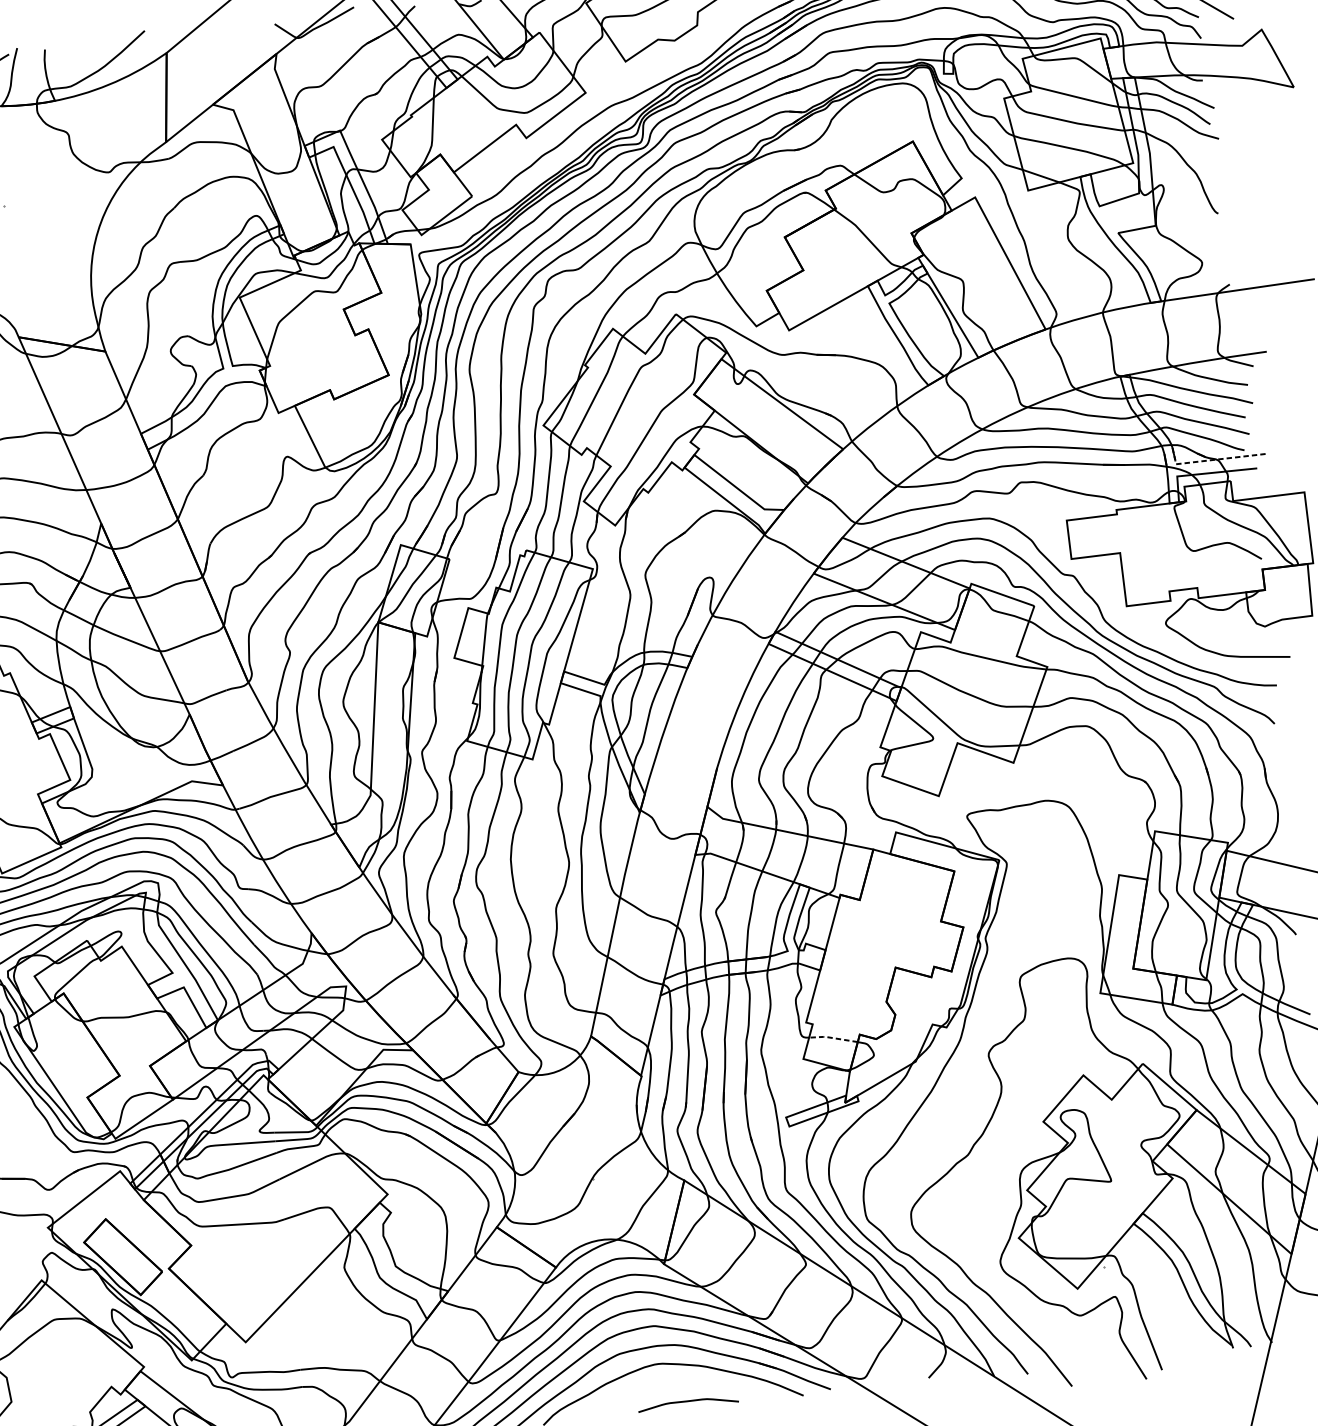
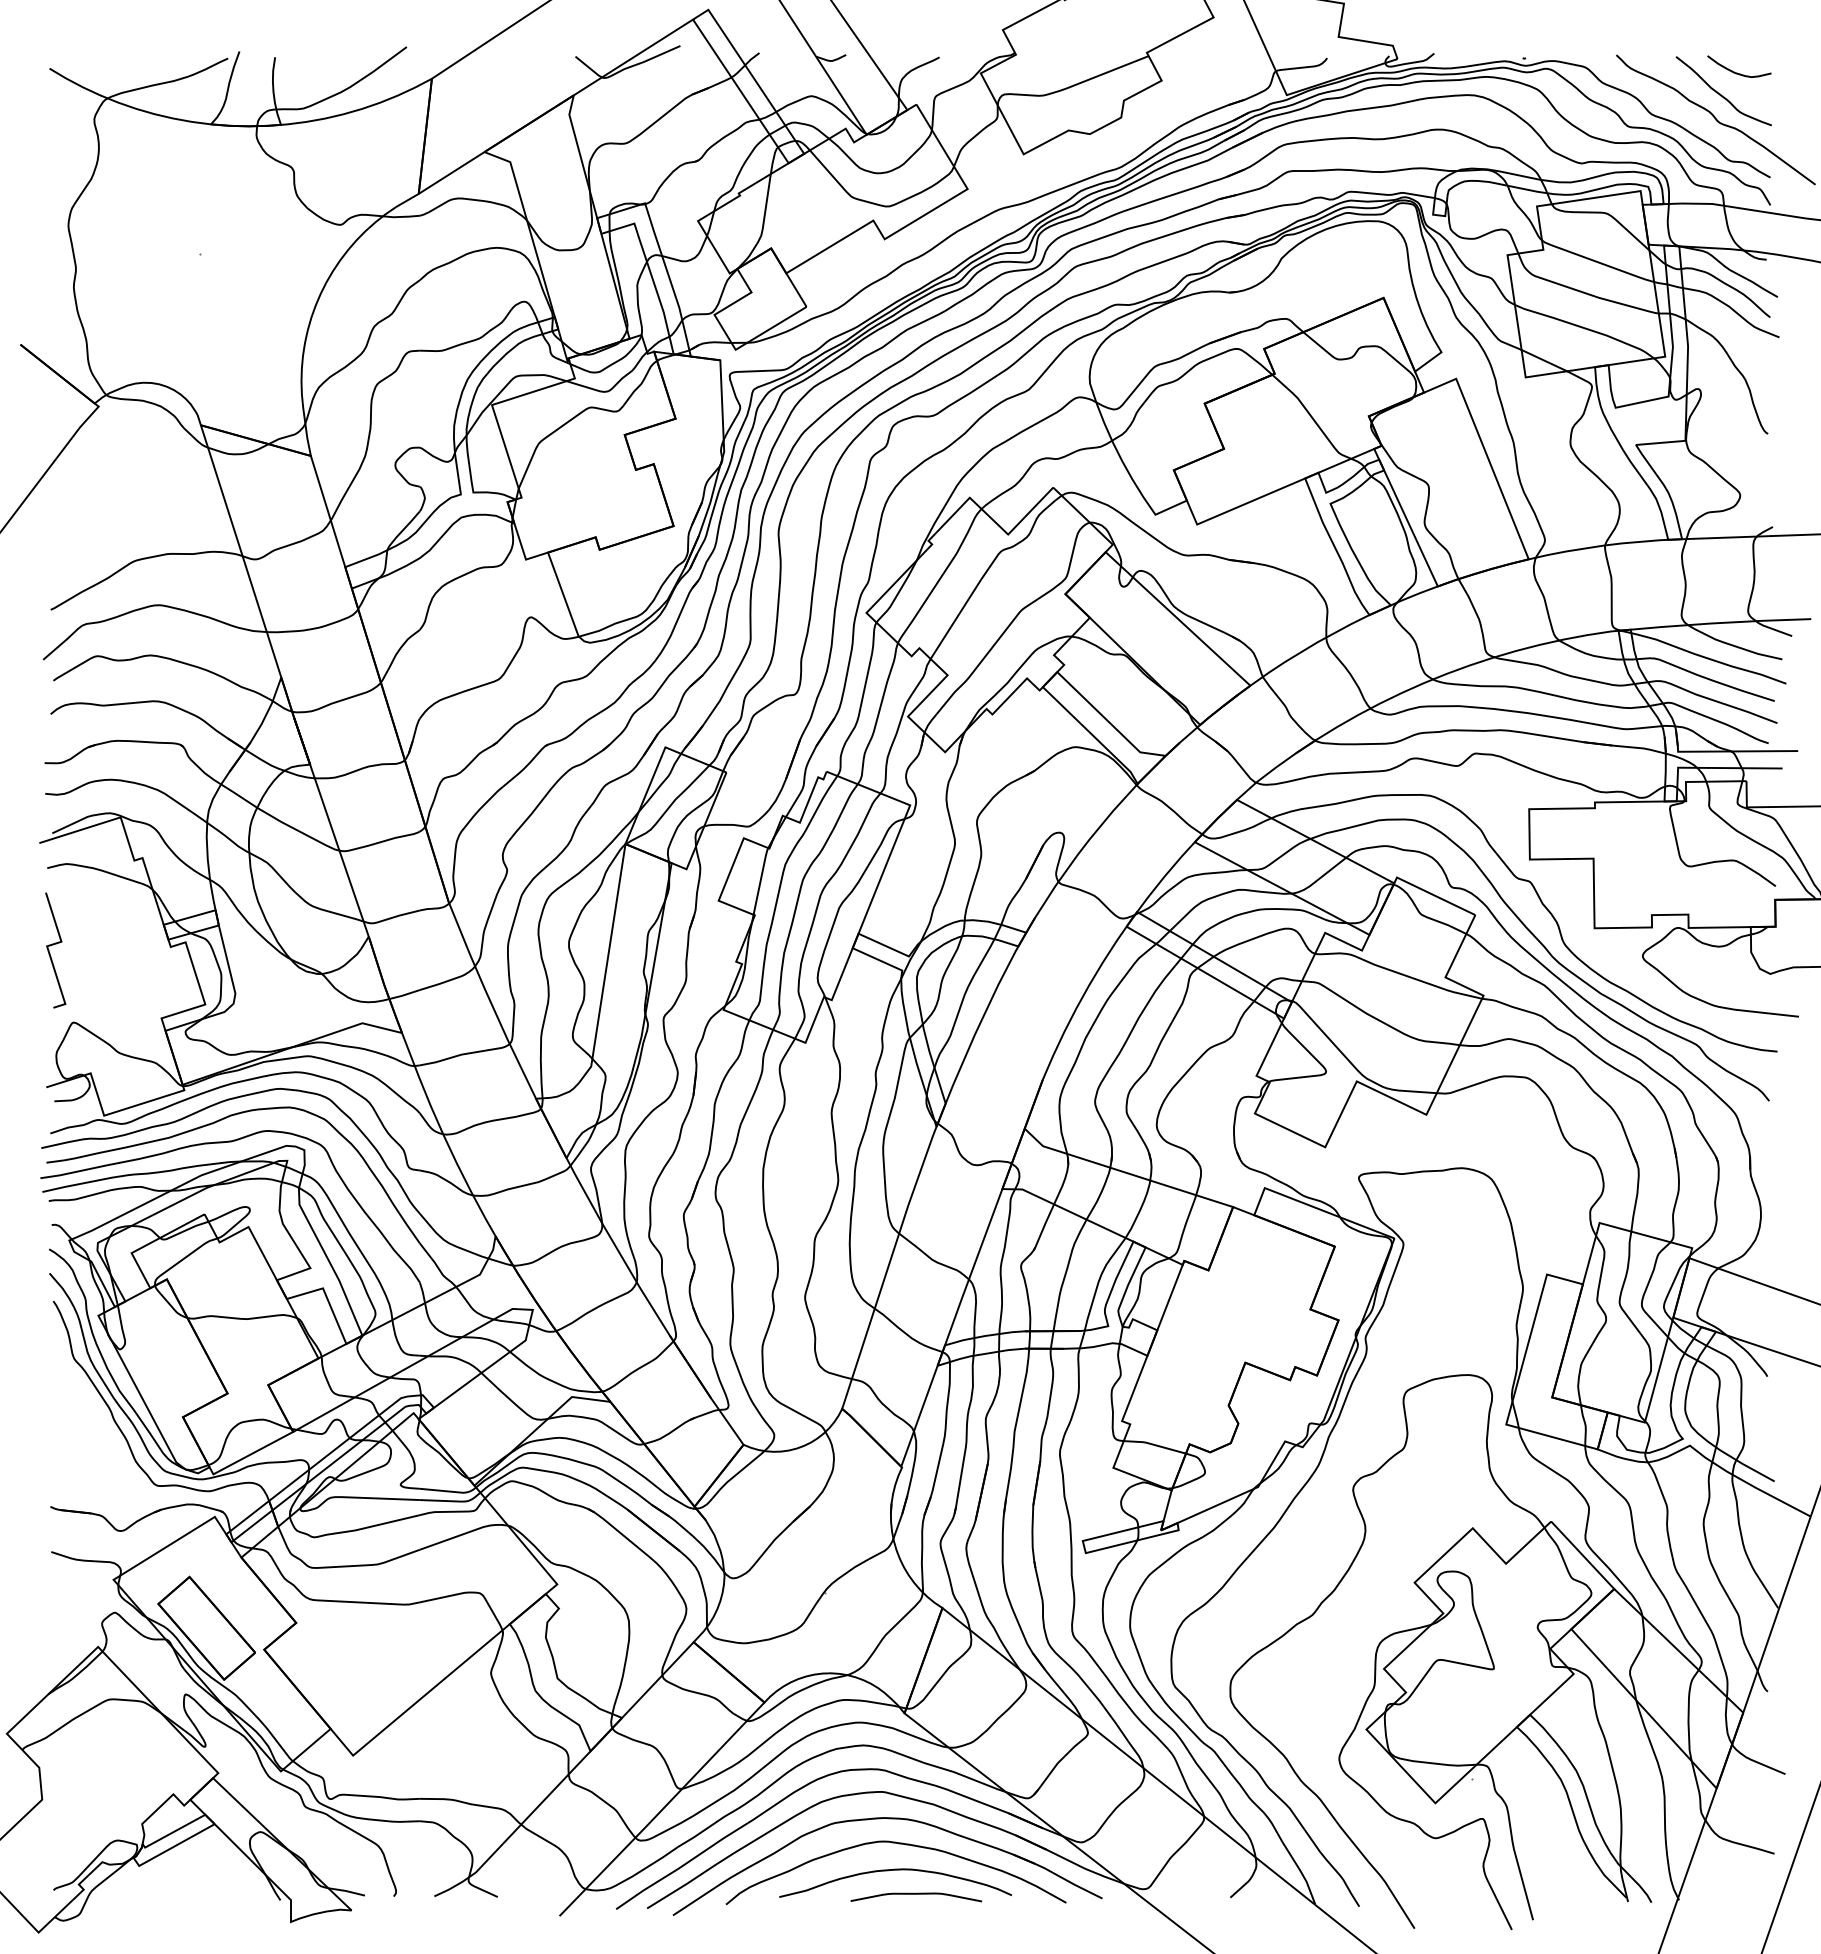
line: (1212, 460) -> (1725, 751), dashed -> solid
line: (832, 1037) -> (1153, 1444), dashed -> solid
curve: (670, 1385) -> (895, 1870), added

